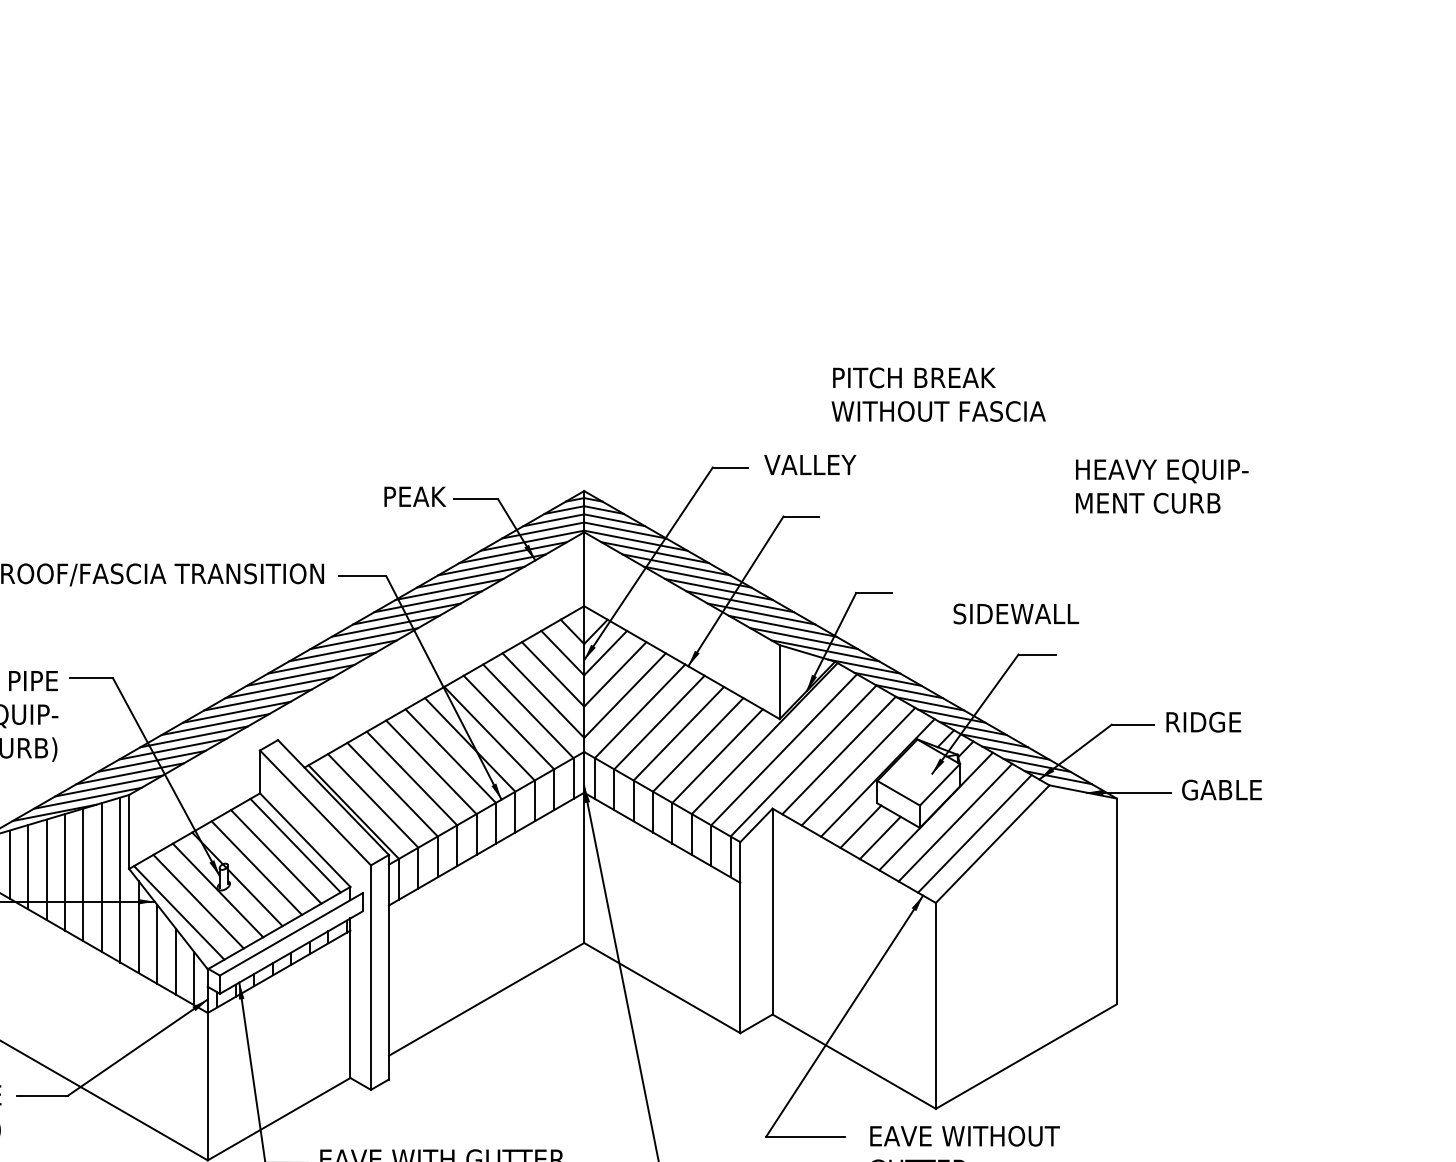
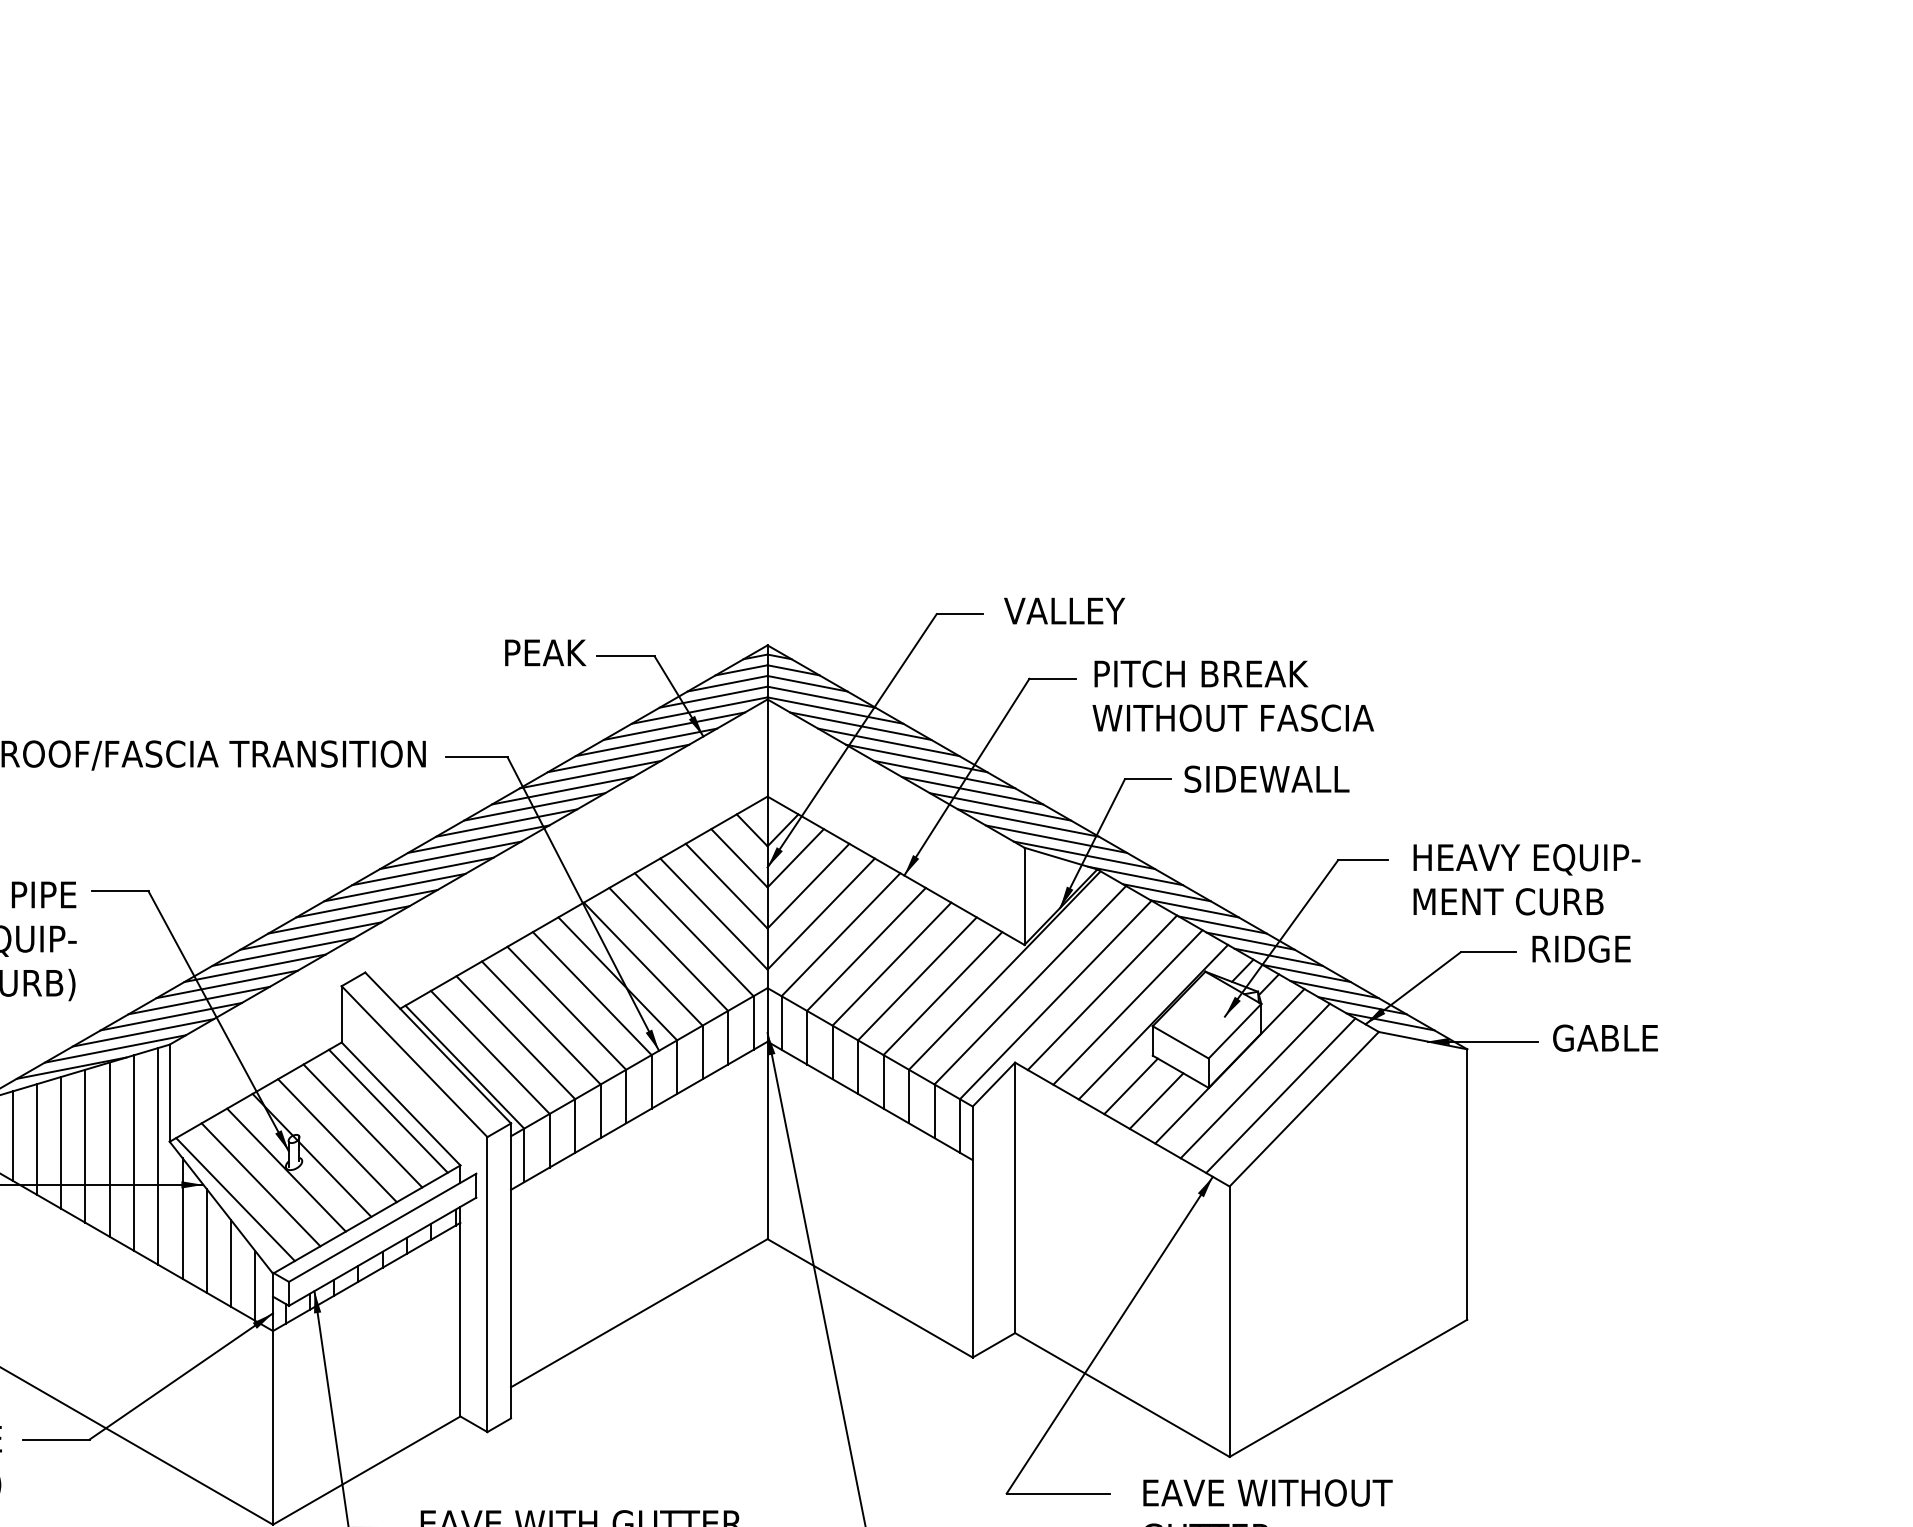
text: (938, 394) -> (1233, 695), moved
text: (1162, 486) -> (1527, 879), moved
text: (1016, 613) -> (1267, 778), moved

